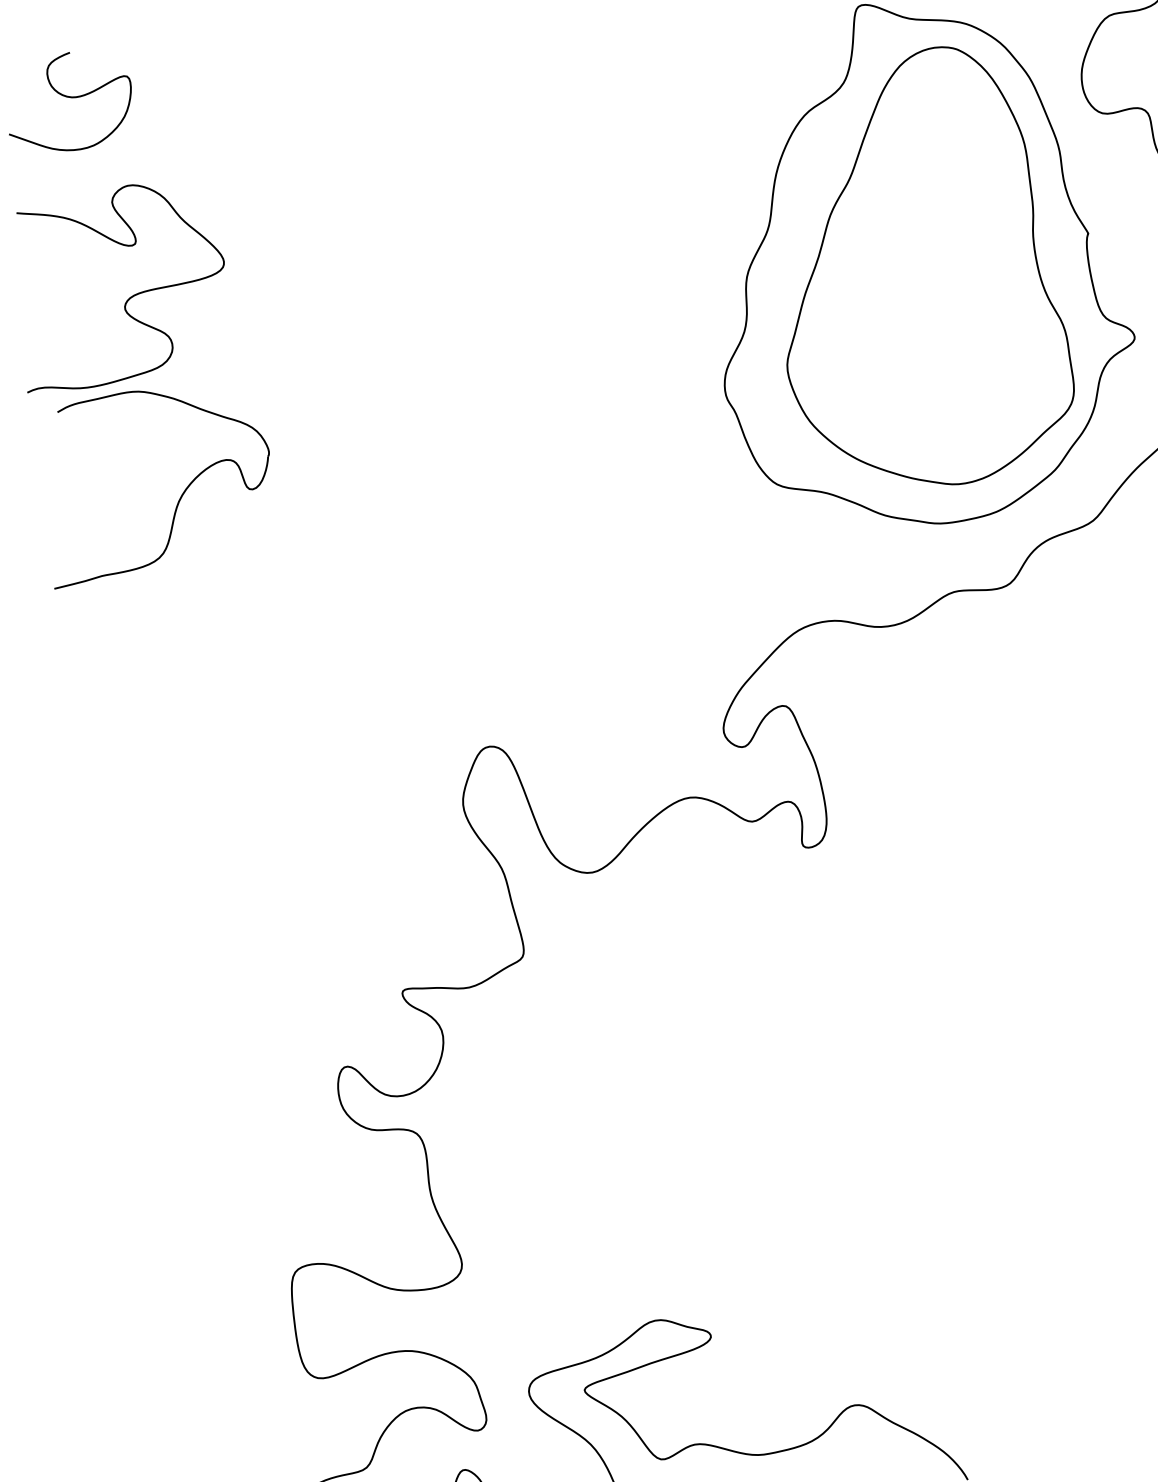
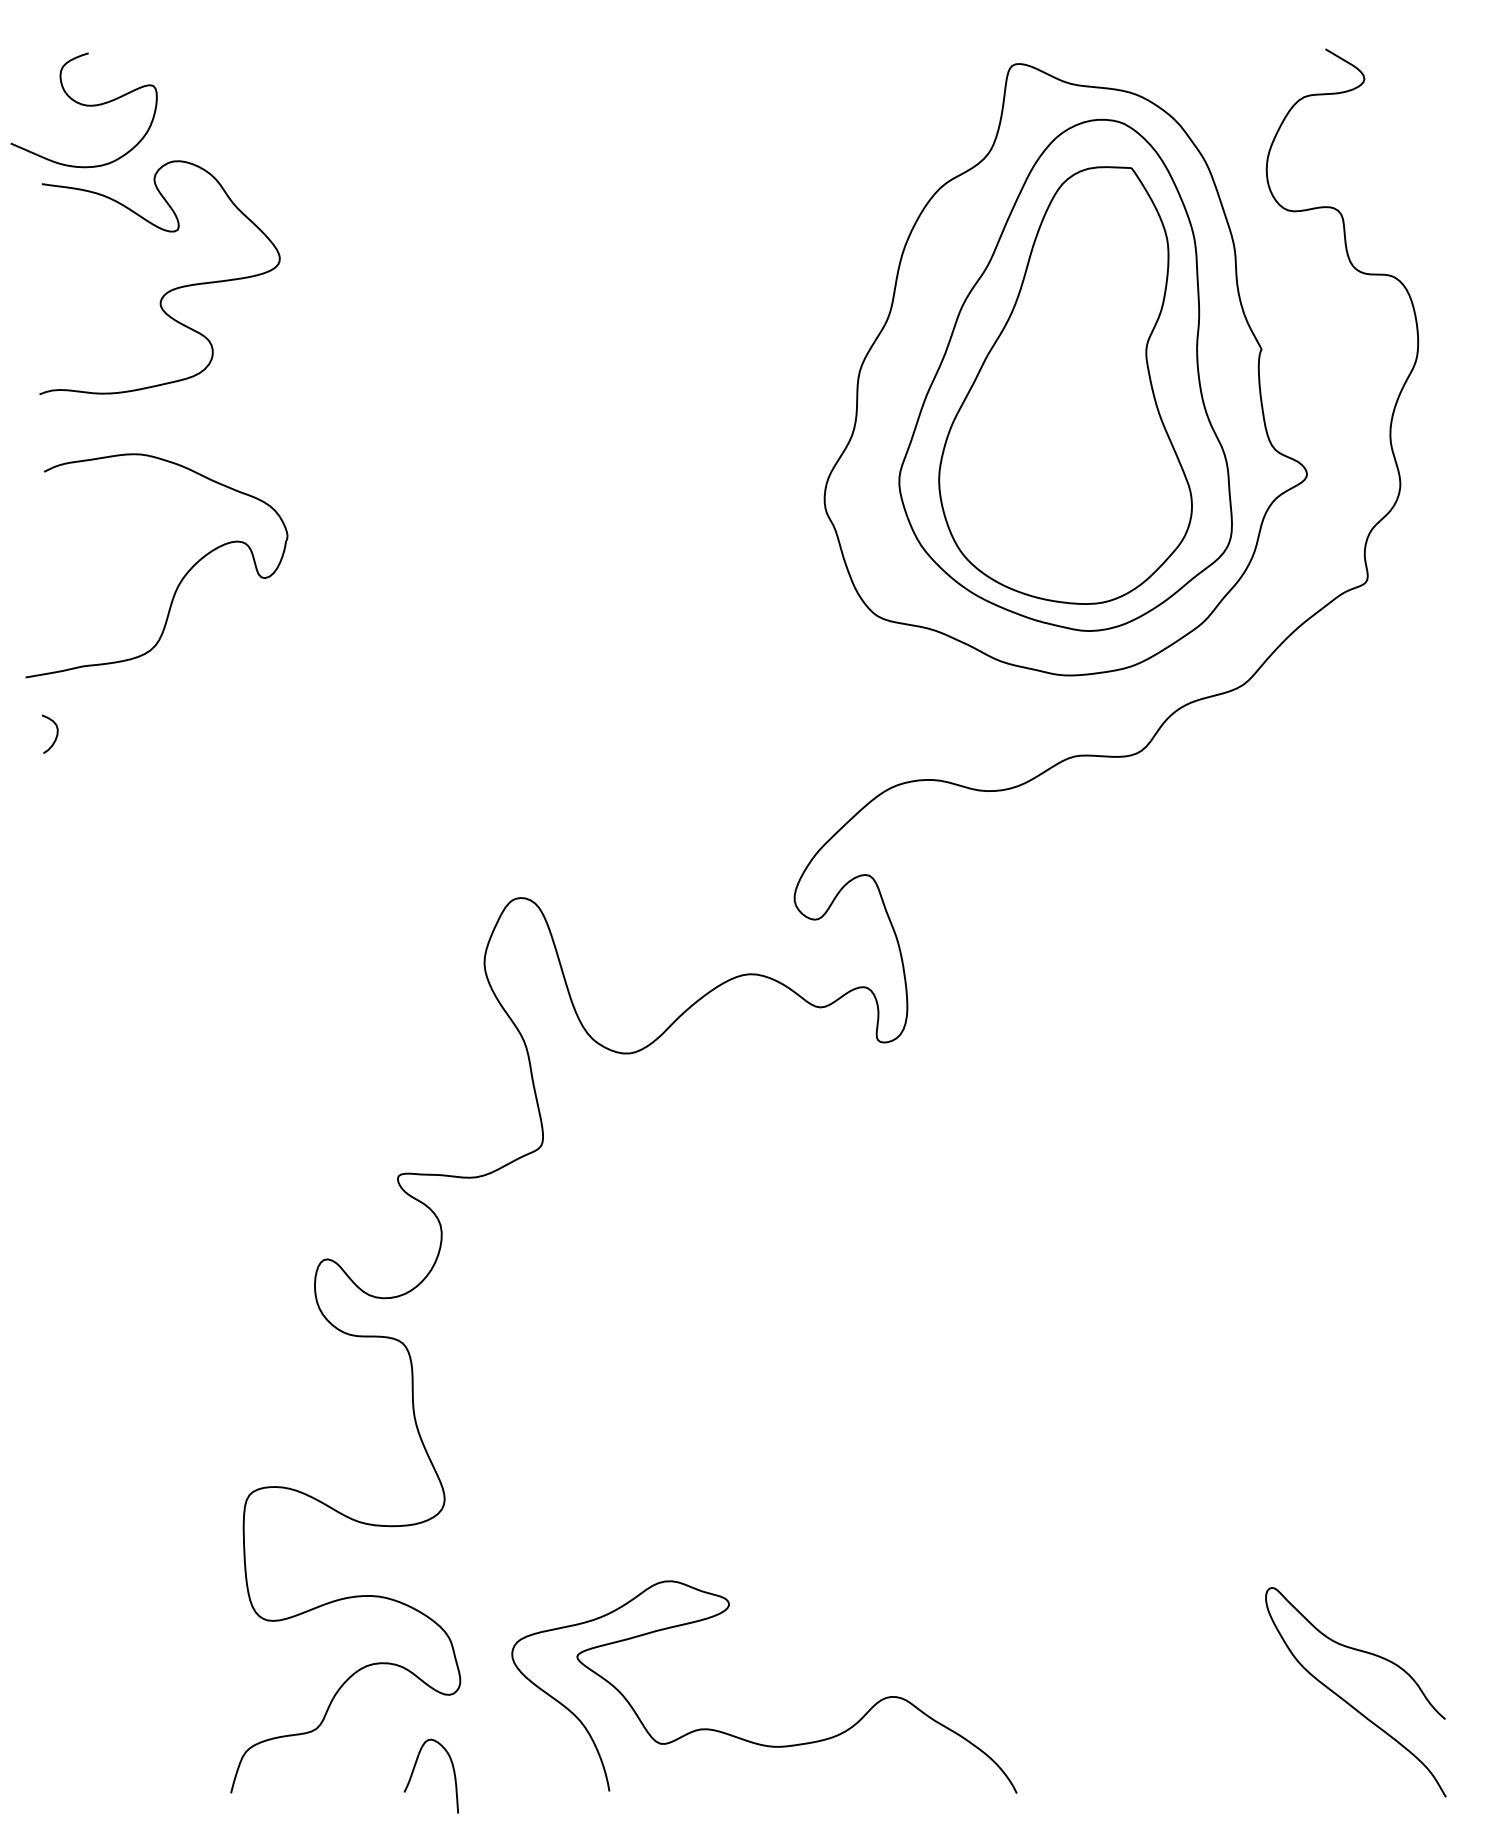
part: (923, 276) -> (1065, 385), added
curve: (130, 297) -> (167, 291), moved
curve: (83, 637) -> (55, 736), added

